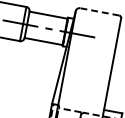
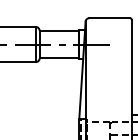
line: (99, 12) -> (109, 18), dashed -> solid

